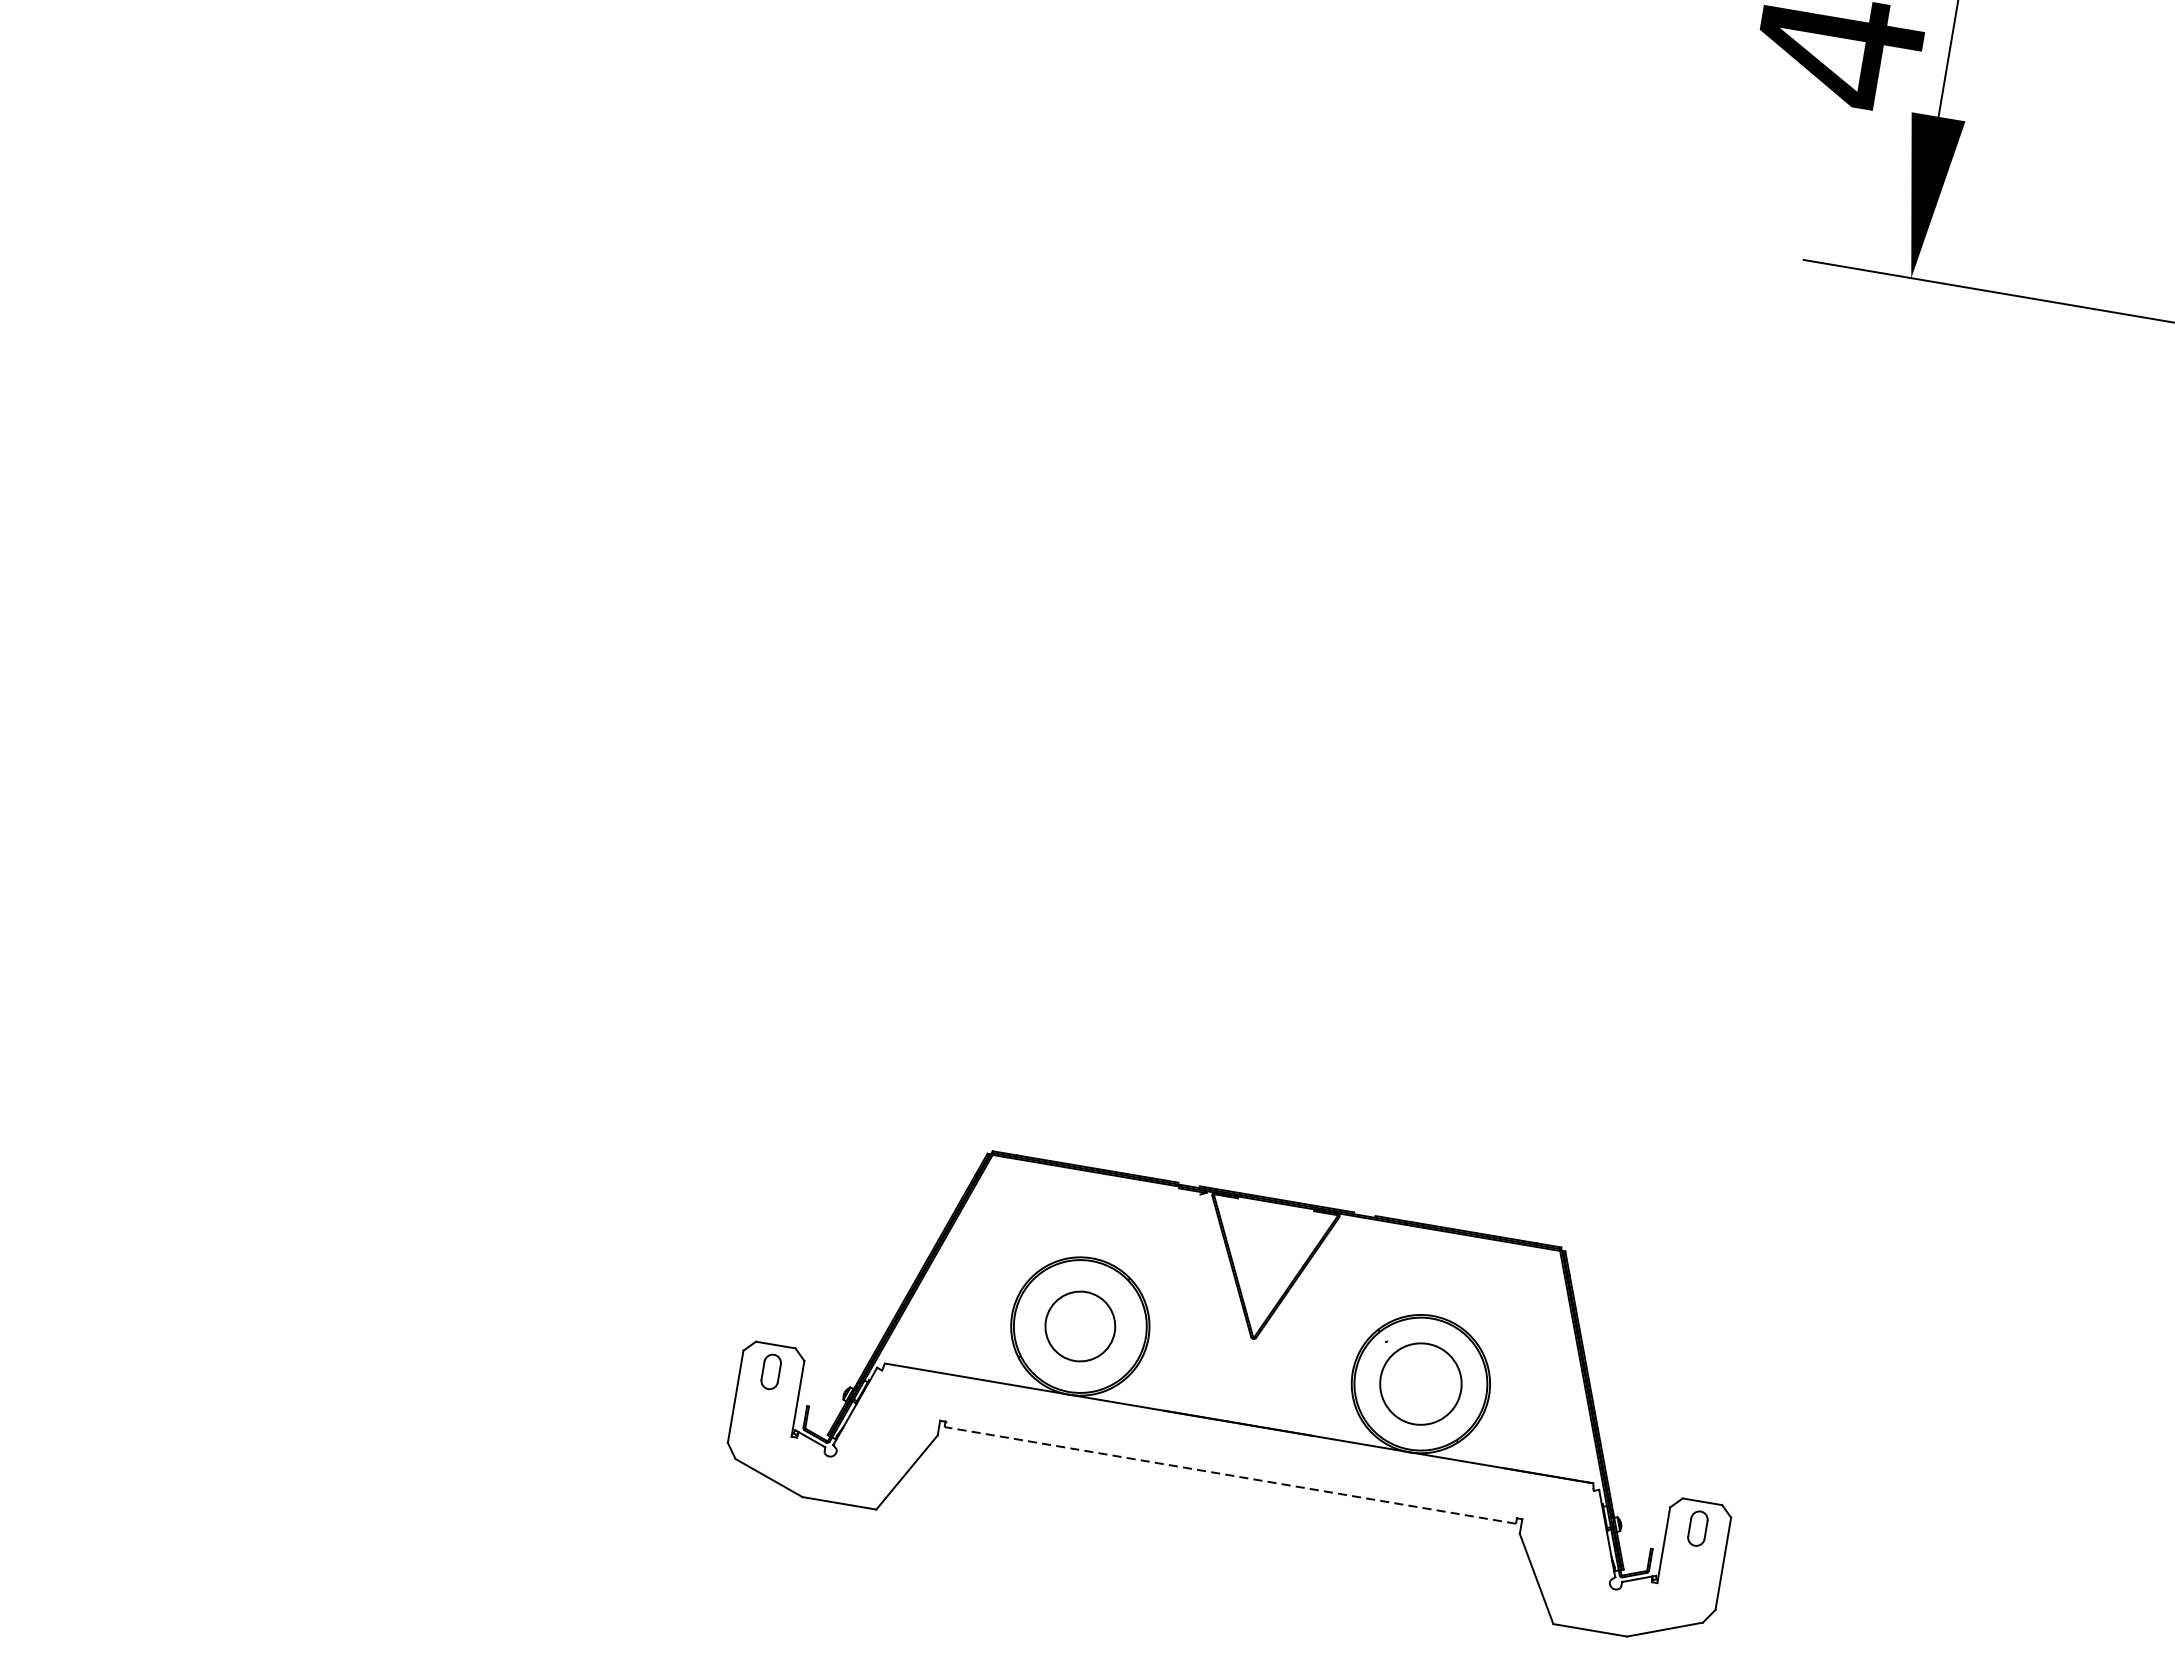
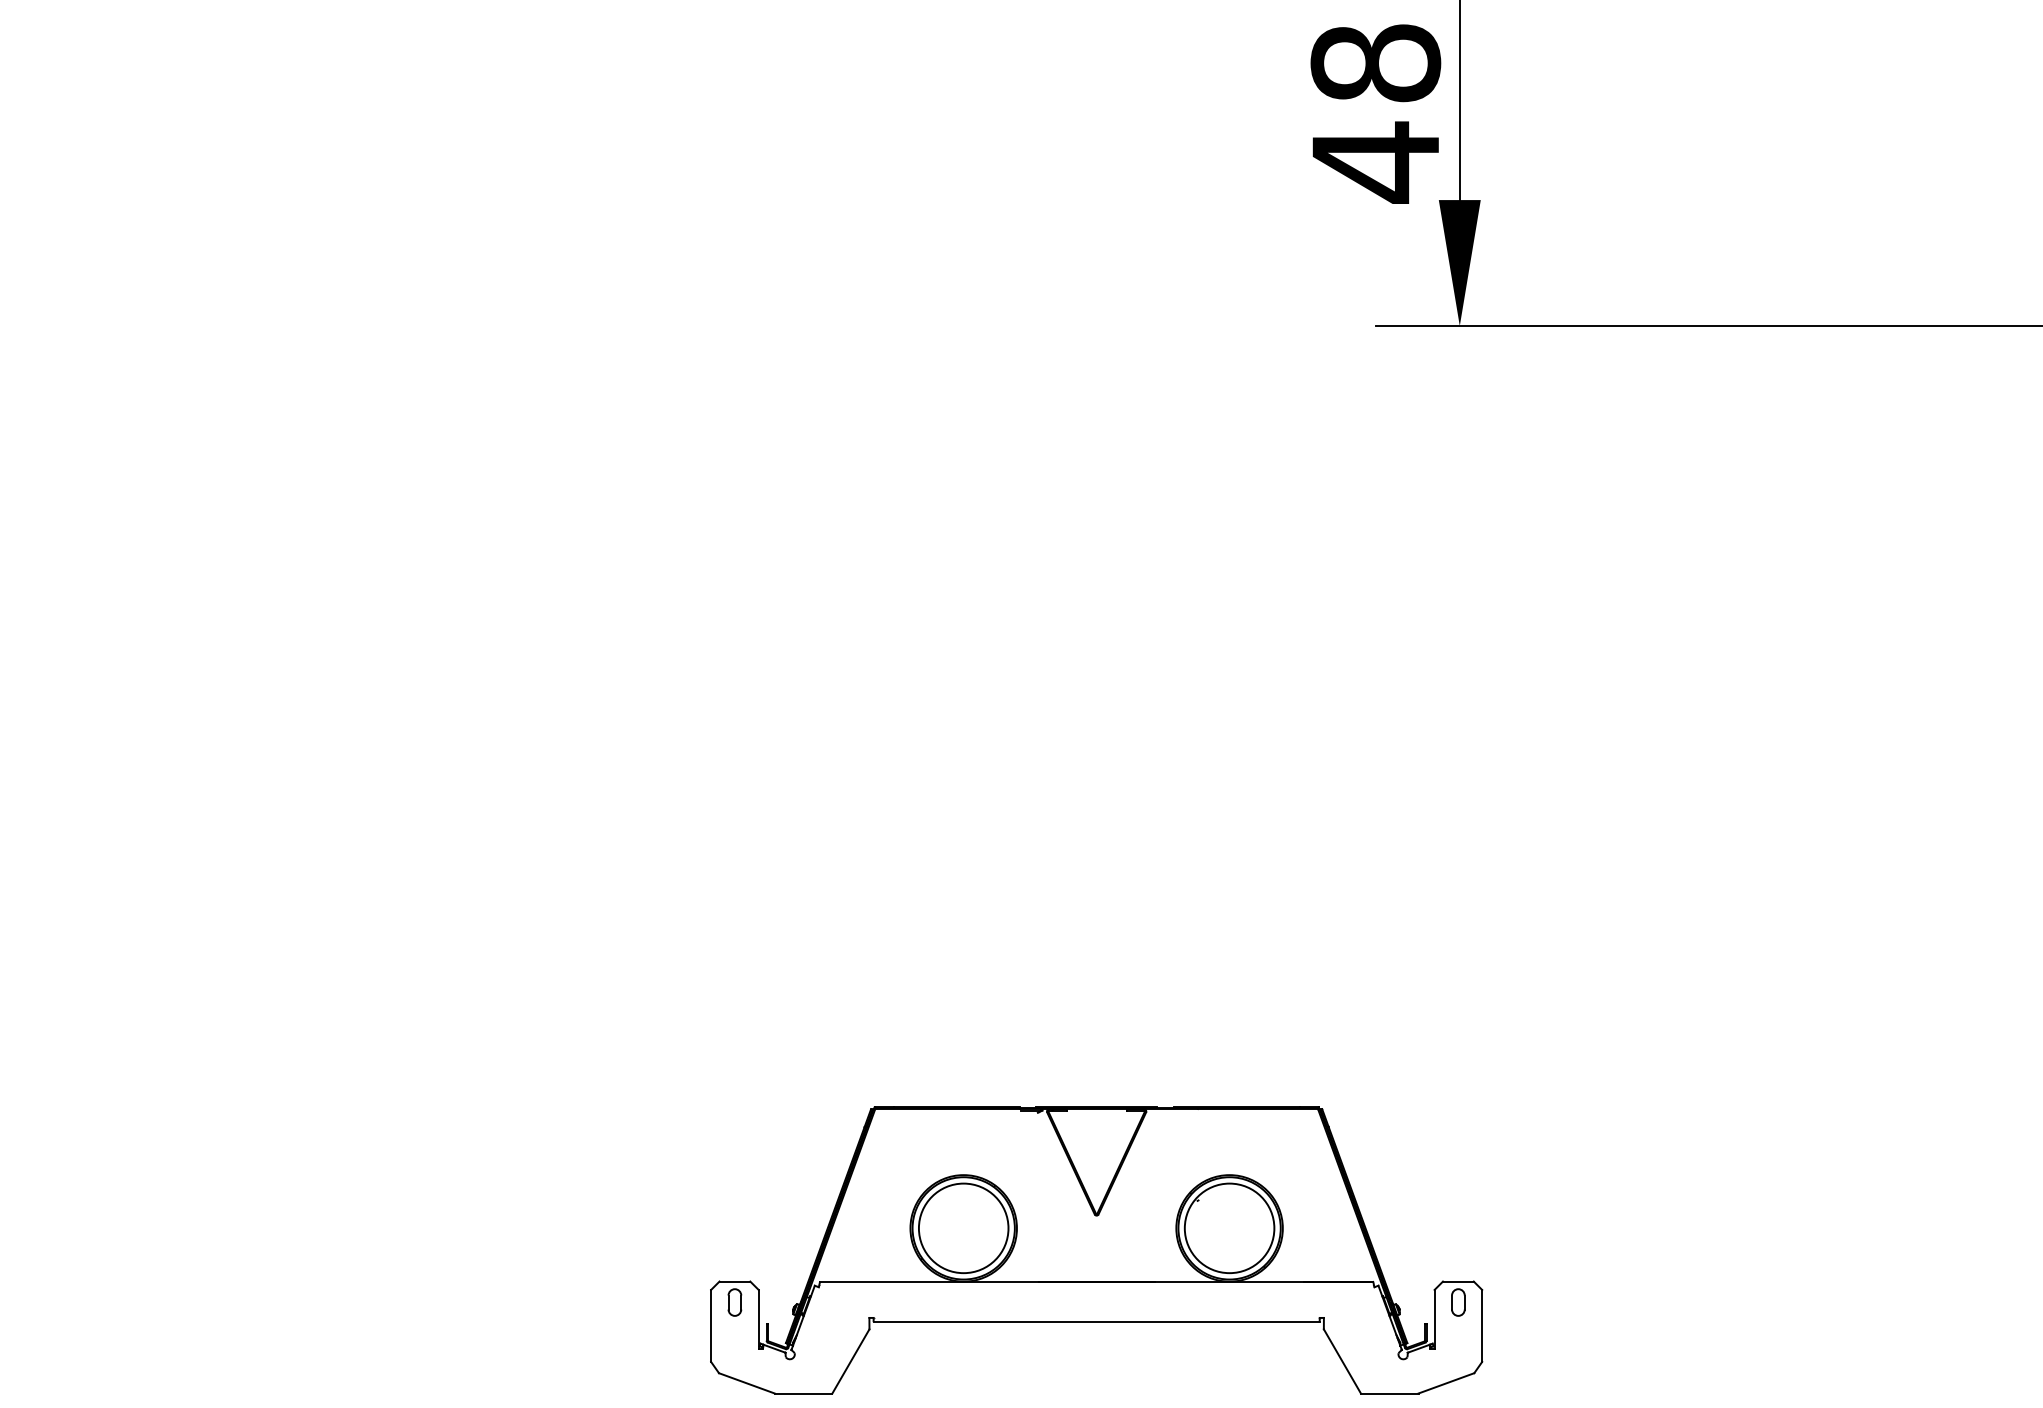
circle: (1080, 1326) -> (963, 1228), size x1.67
circle: (1420, 1384) -> (1229, 1228), size x1.43
line: (1230, 1475) -> (1096, 1322), dashed -> solid

